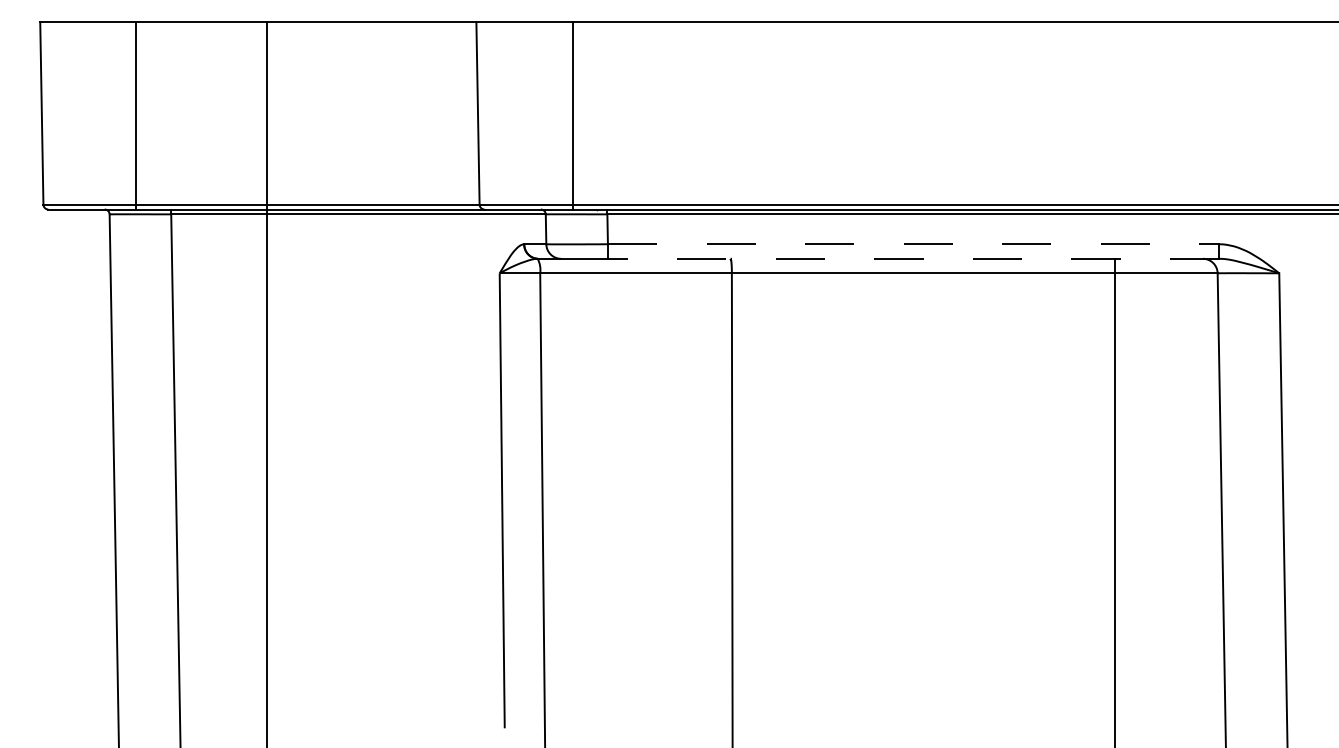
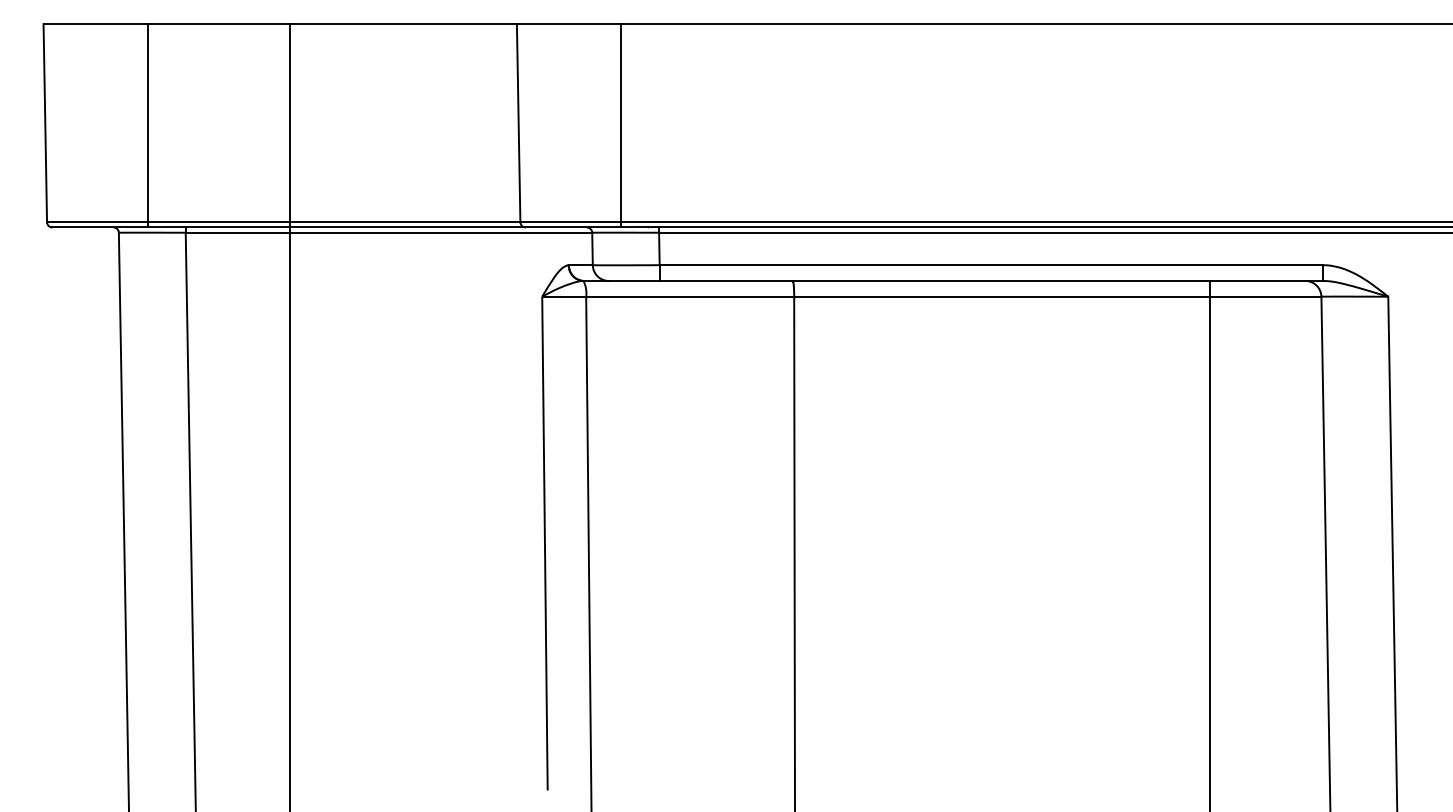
line: (913, 244) -> (991, 265), dashed -> solid
line: (913, 258) -> (991, 280), dashed -> solid

